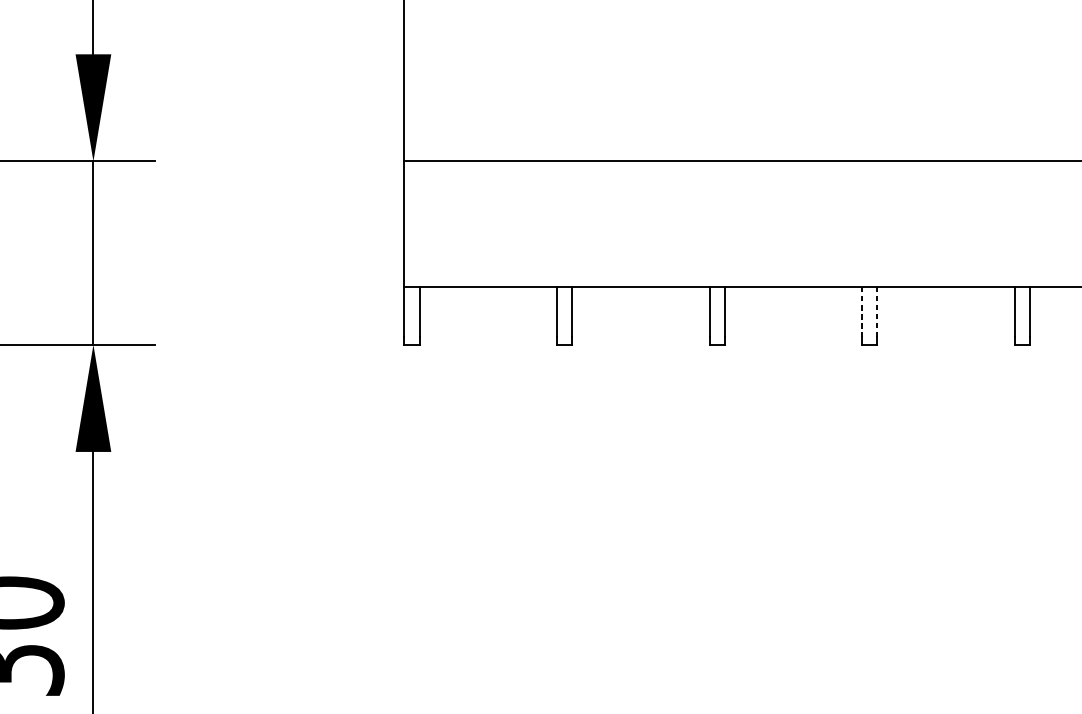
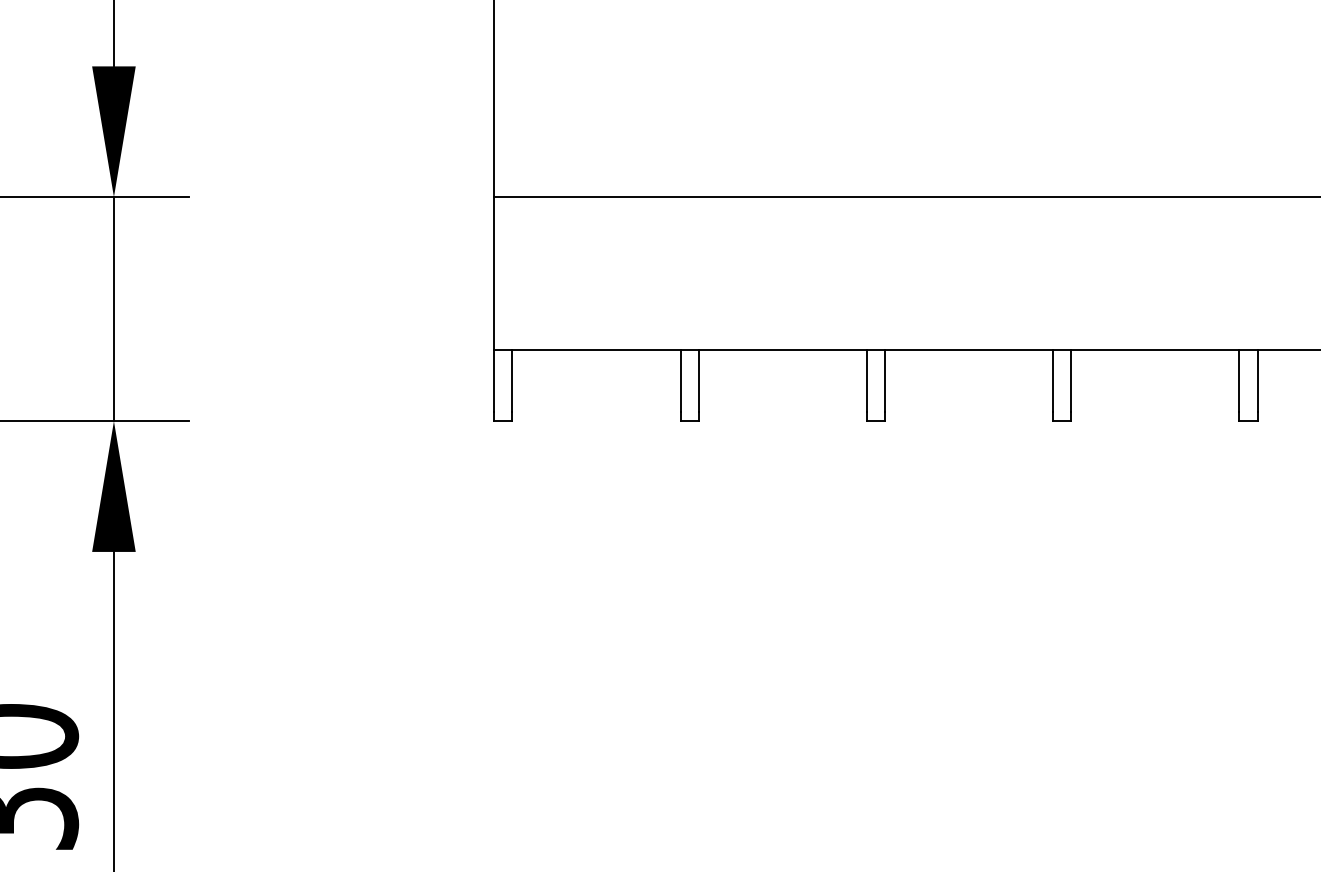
line: (862, 312) -> (1053, 381), dashed -> solid
line: (877, 312) -> (1071, 381), dashed -> solid

